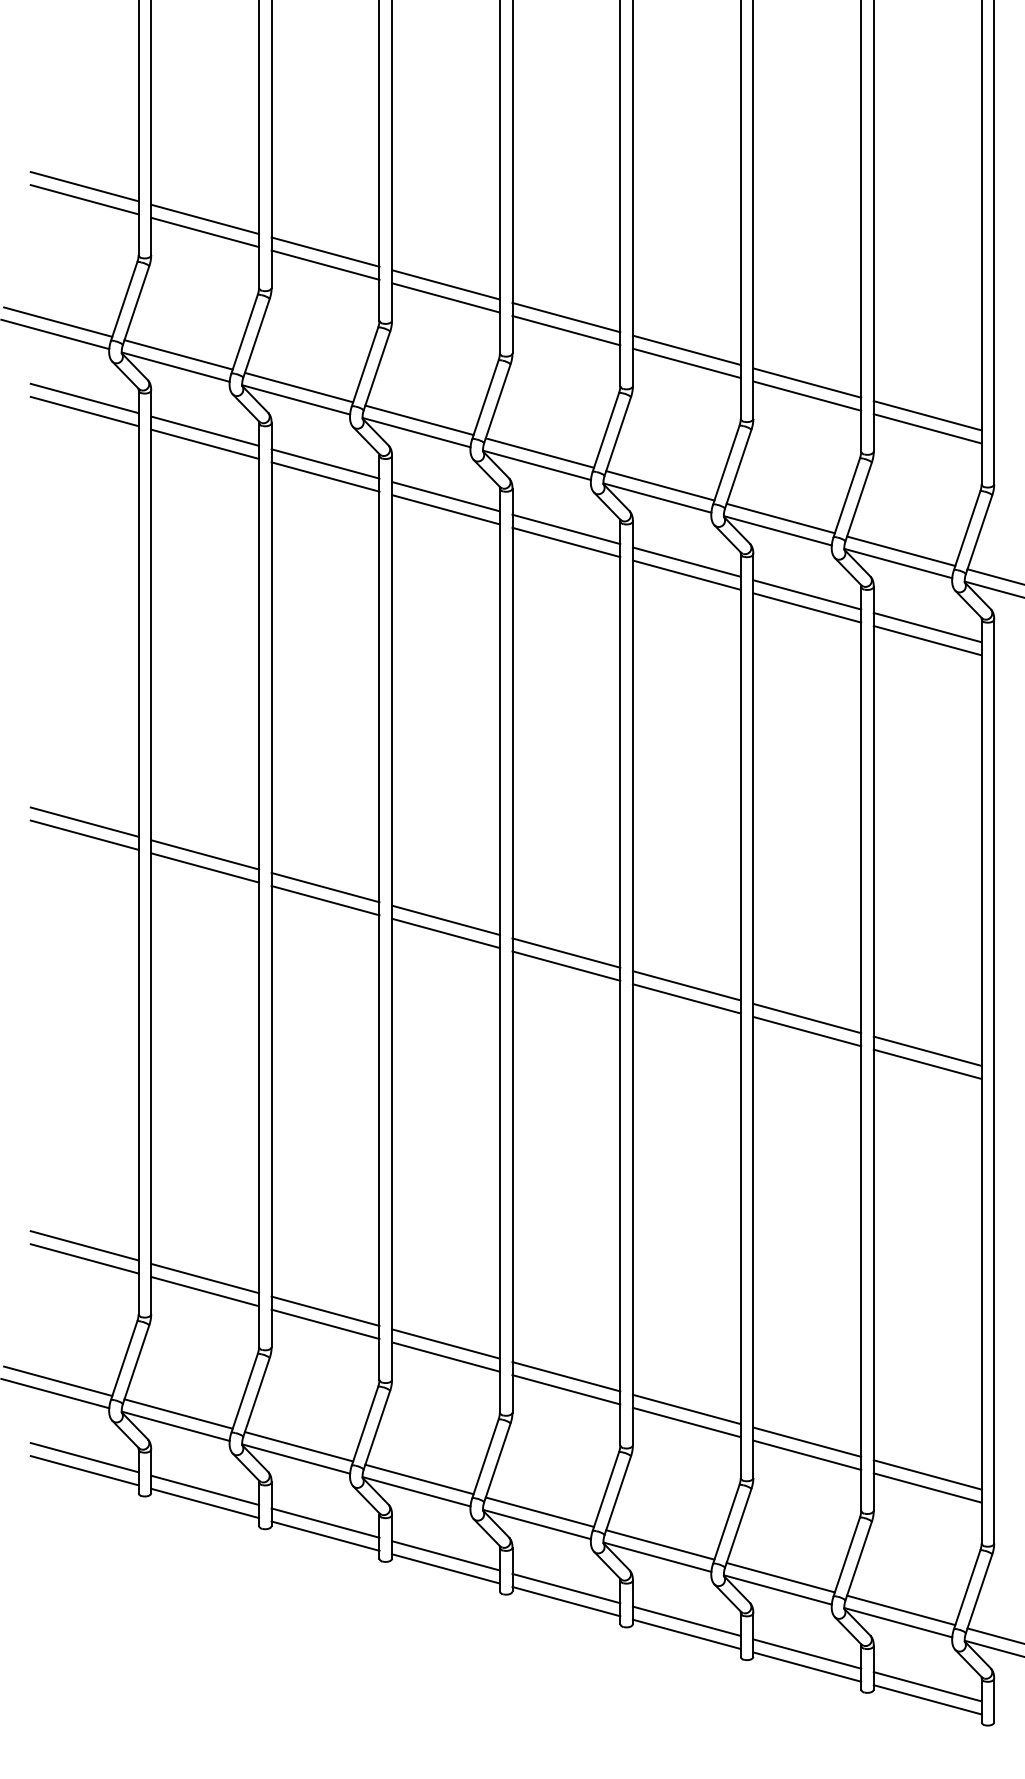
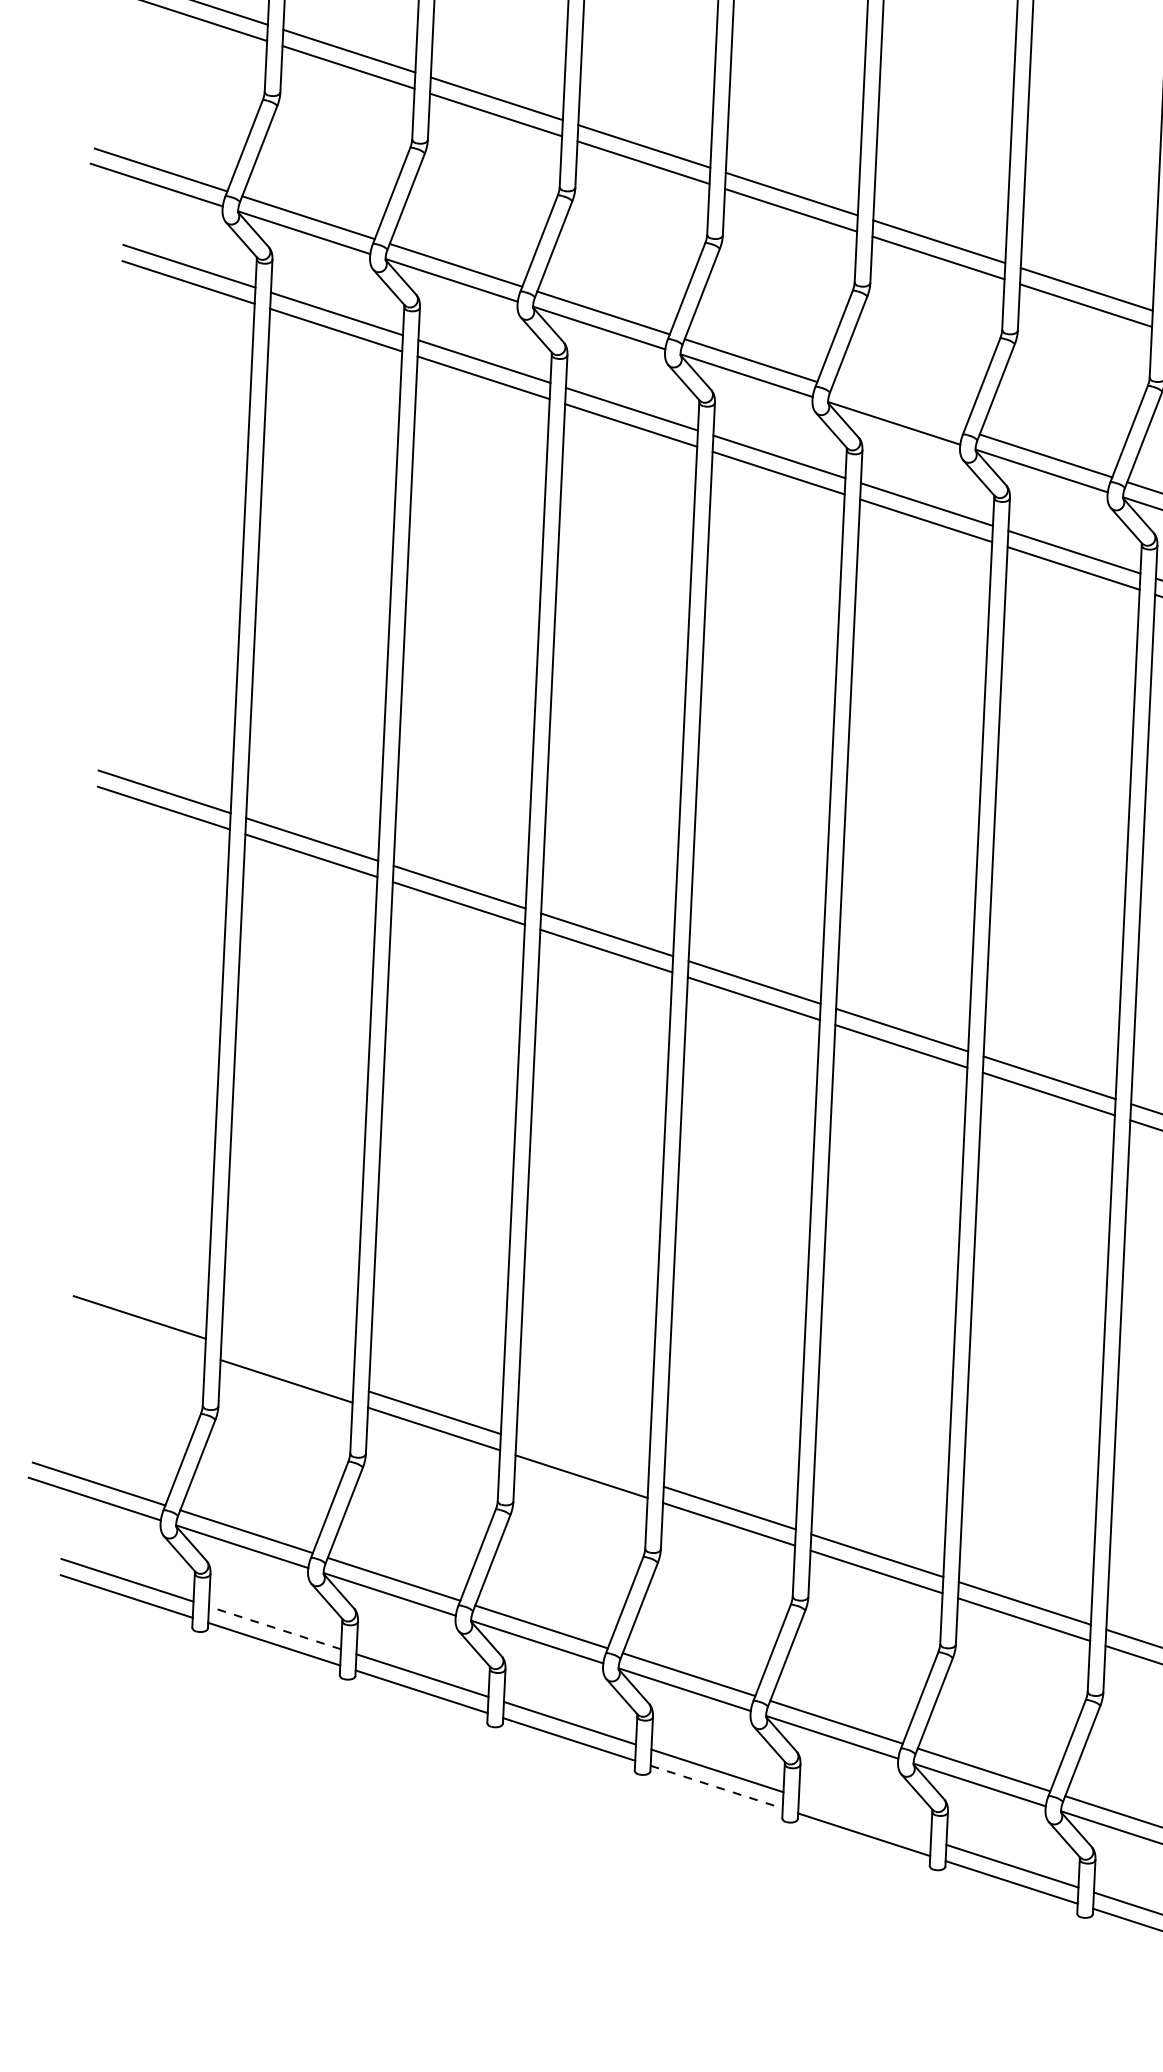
line: (660, 485) -> (898, 407), removed
line: (84, 1258) -> (138, 1333), removed
line: (205, 1278) -> (287, 1365), removed
line: (445, 1343) -> (581, 1459), removed
line: (205, 1490) -> (275, 1628), solid -> dashed
line: (566, 1601) -> (716, 1786), solid -> dashed
line: (686, 1620) -> (864, 1817), removed

